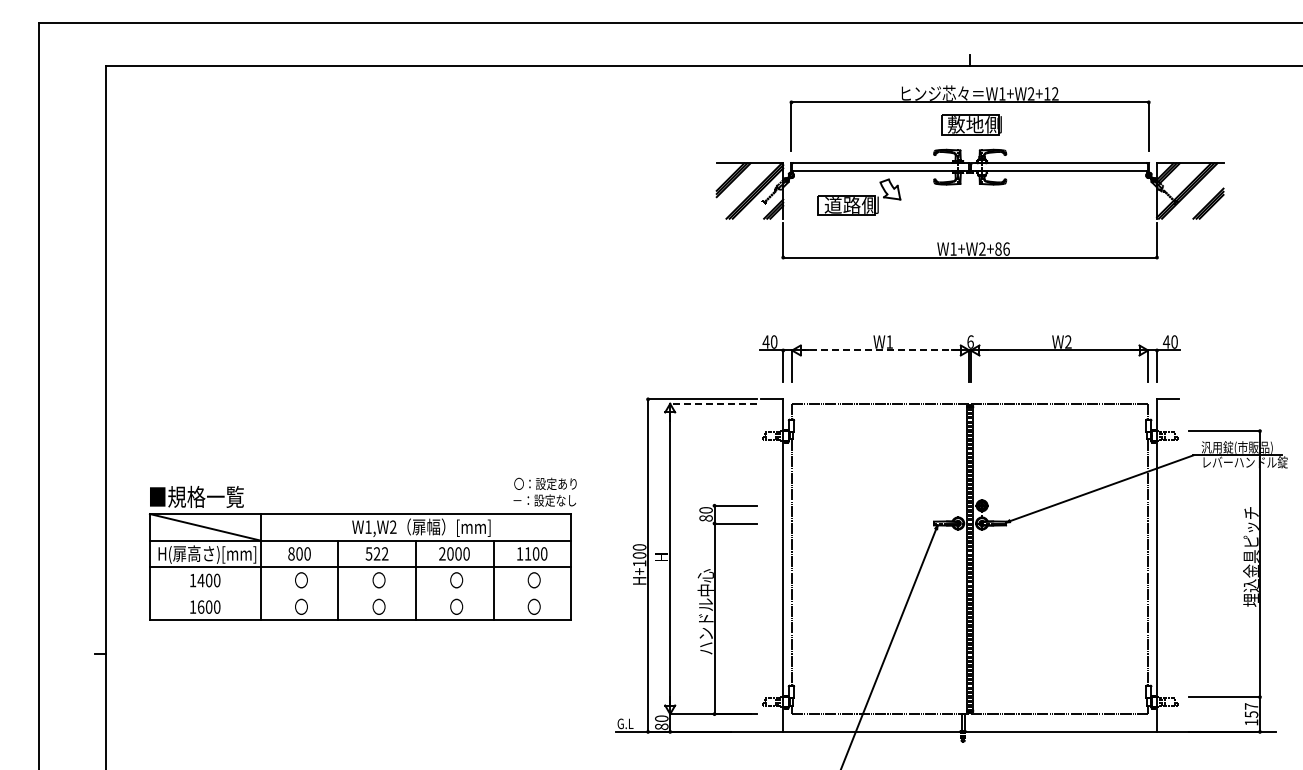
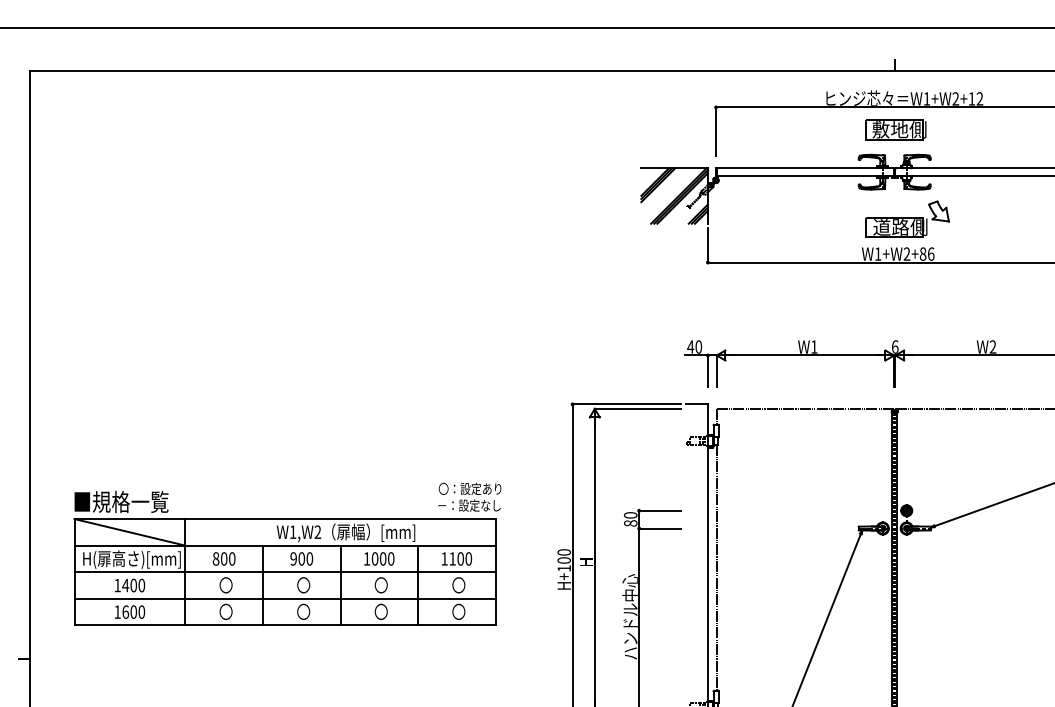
part: (859, 196) -> (908, 218), moved
line: (880, 350) -> (805, 355), dashed -> solid
line: (712, 403) -> (637, 408), dashed -> solid
text: (376, 553) -> (301, 558), 522 -> 900
text: (442, 553) -> (367, 558), 2000 -> 1000
line: (360, 593) -> (285, 598), added

